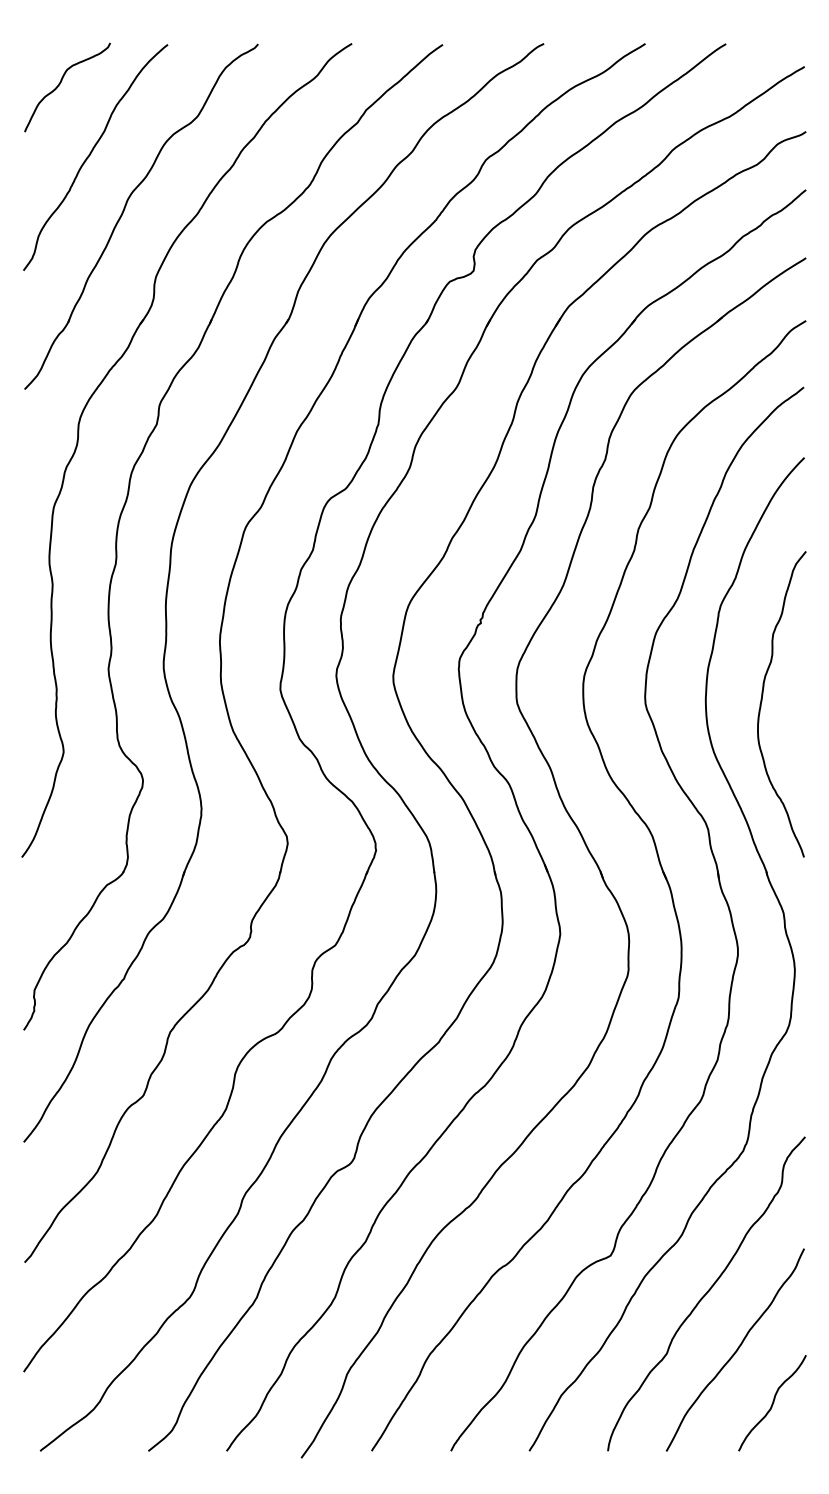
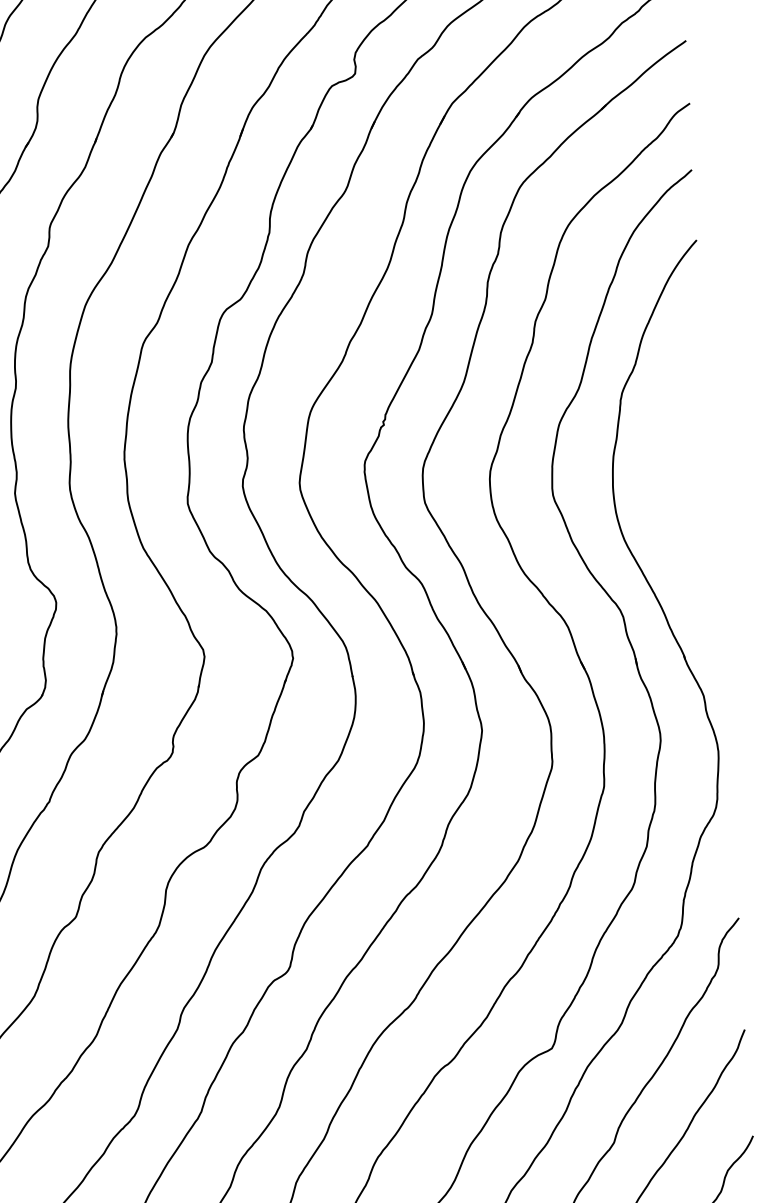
curve: (762, 701) -> (669, 485), removed

